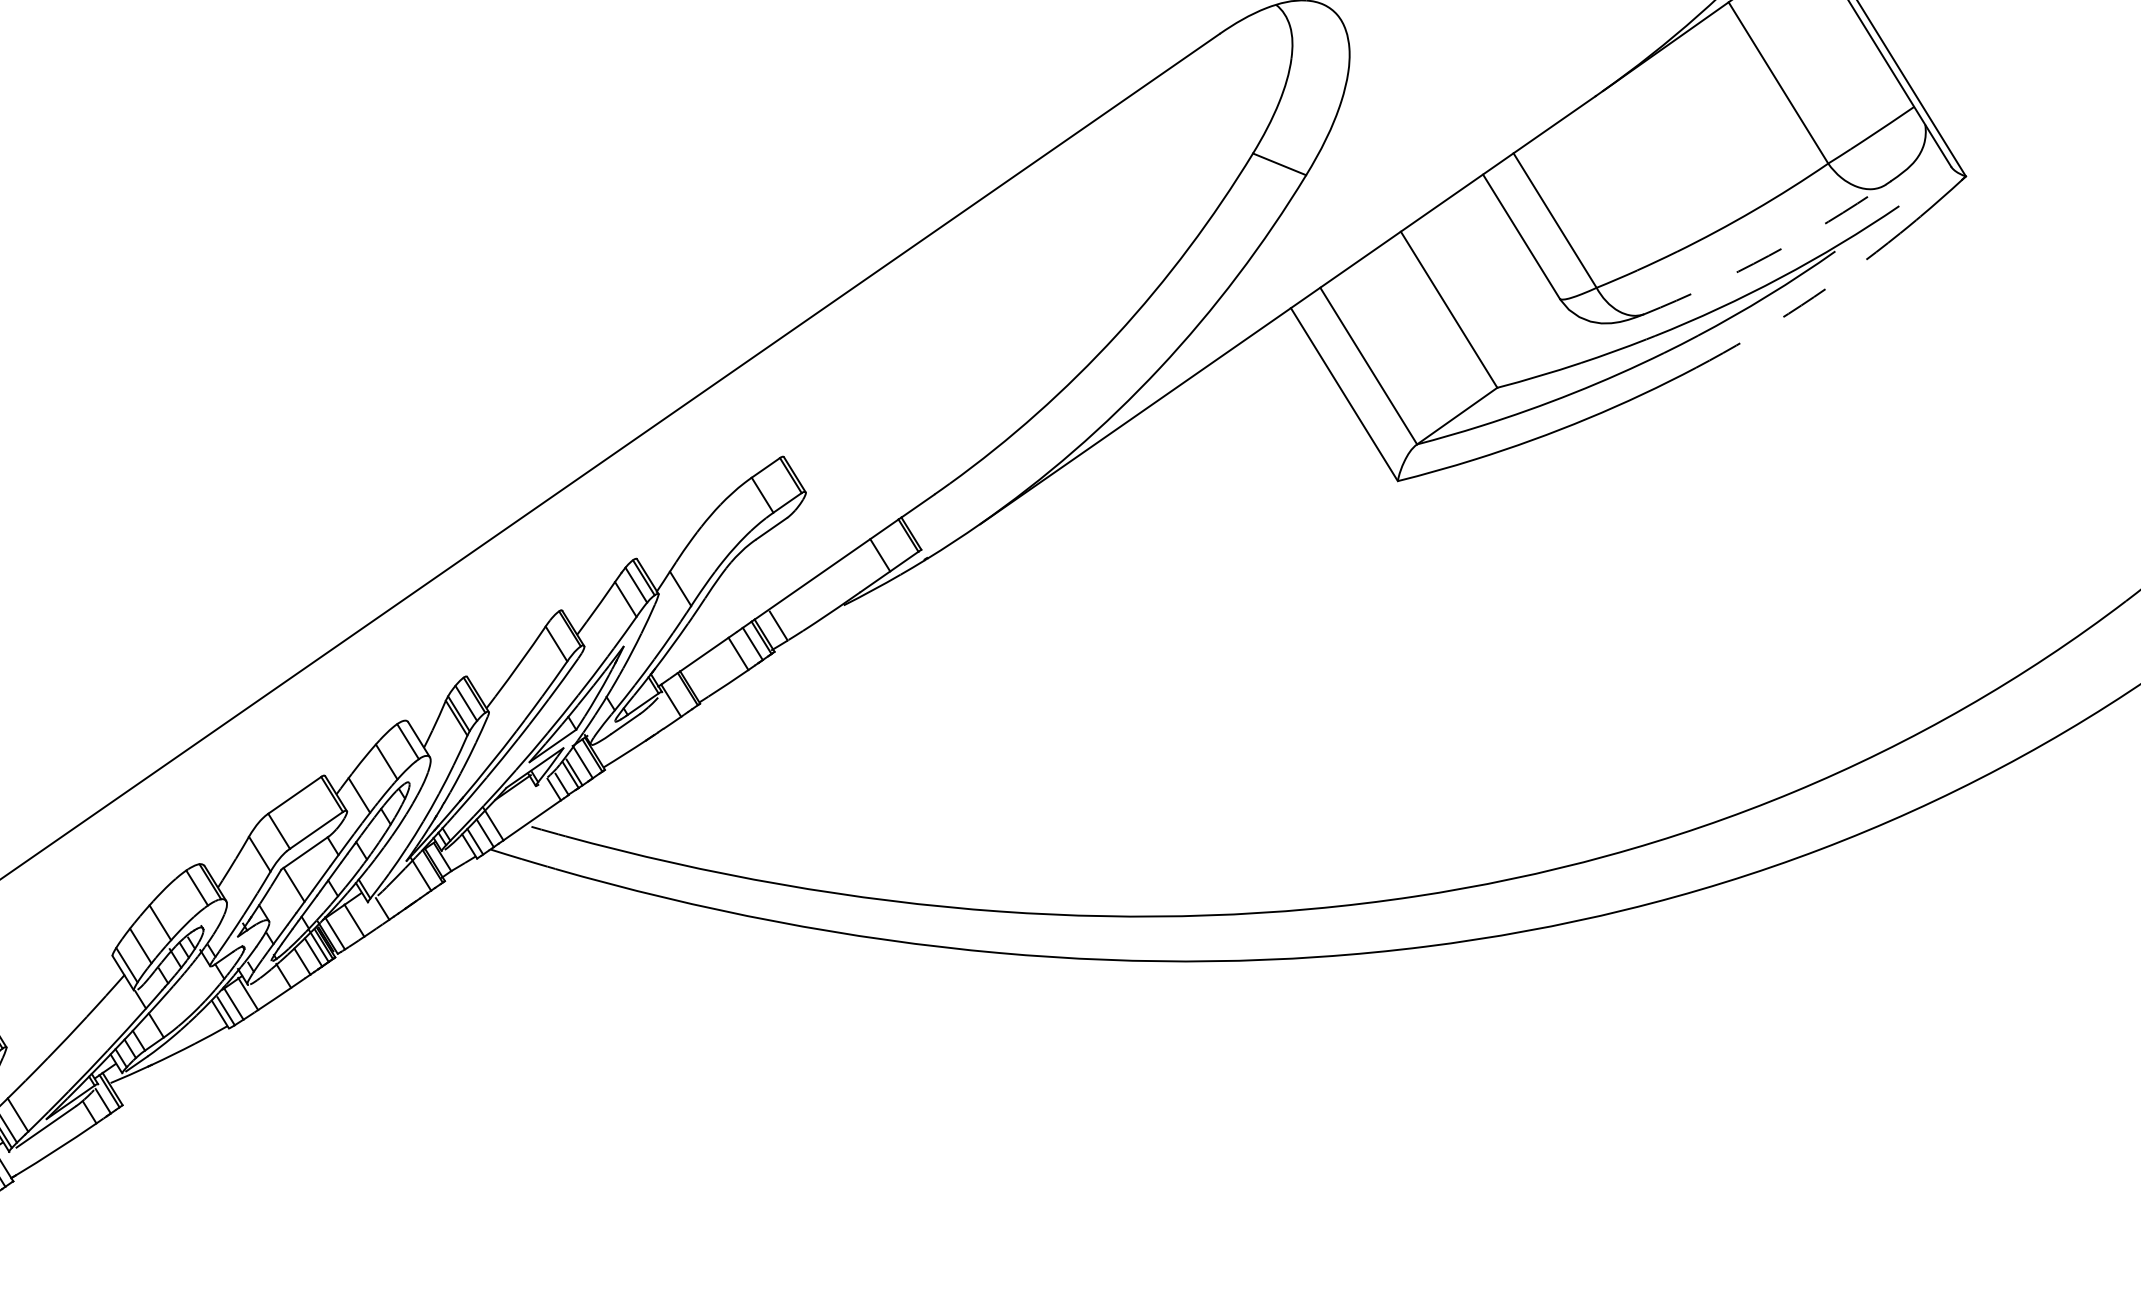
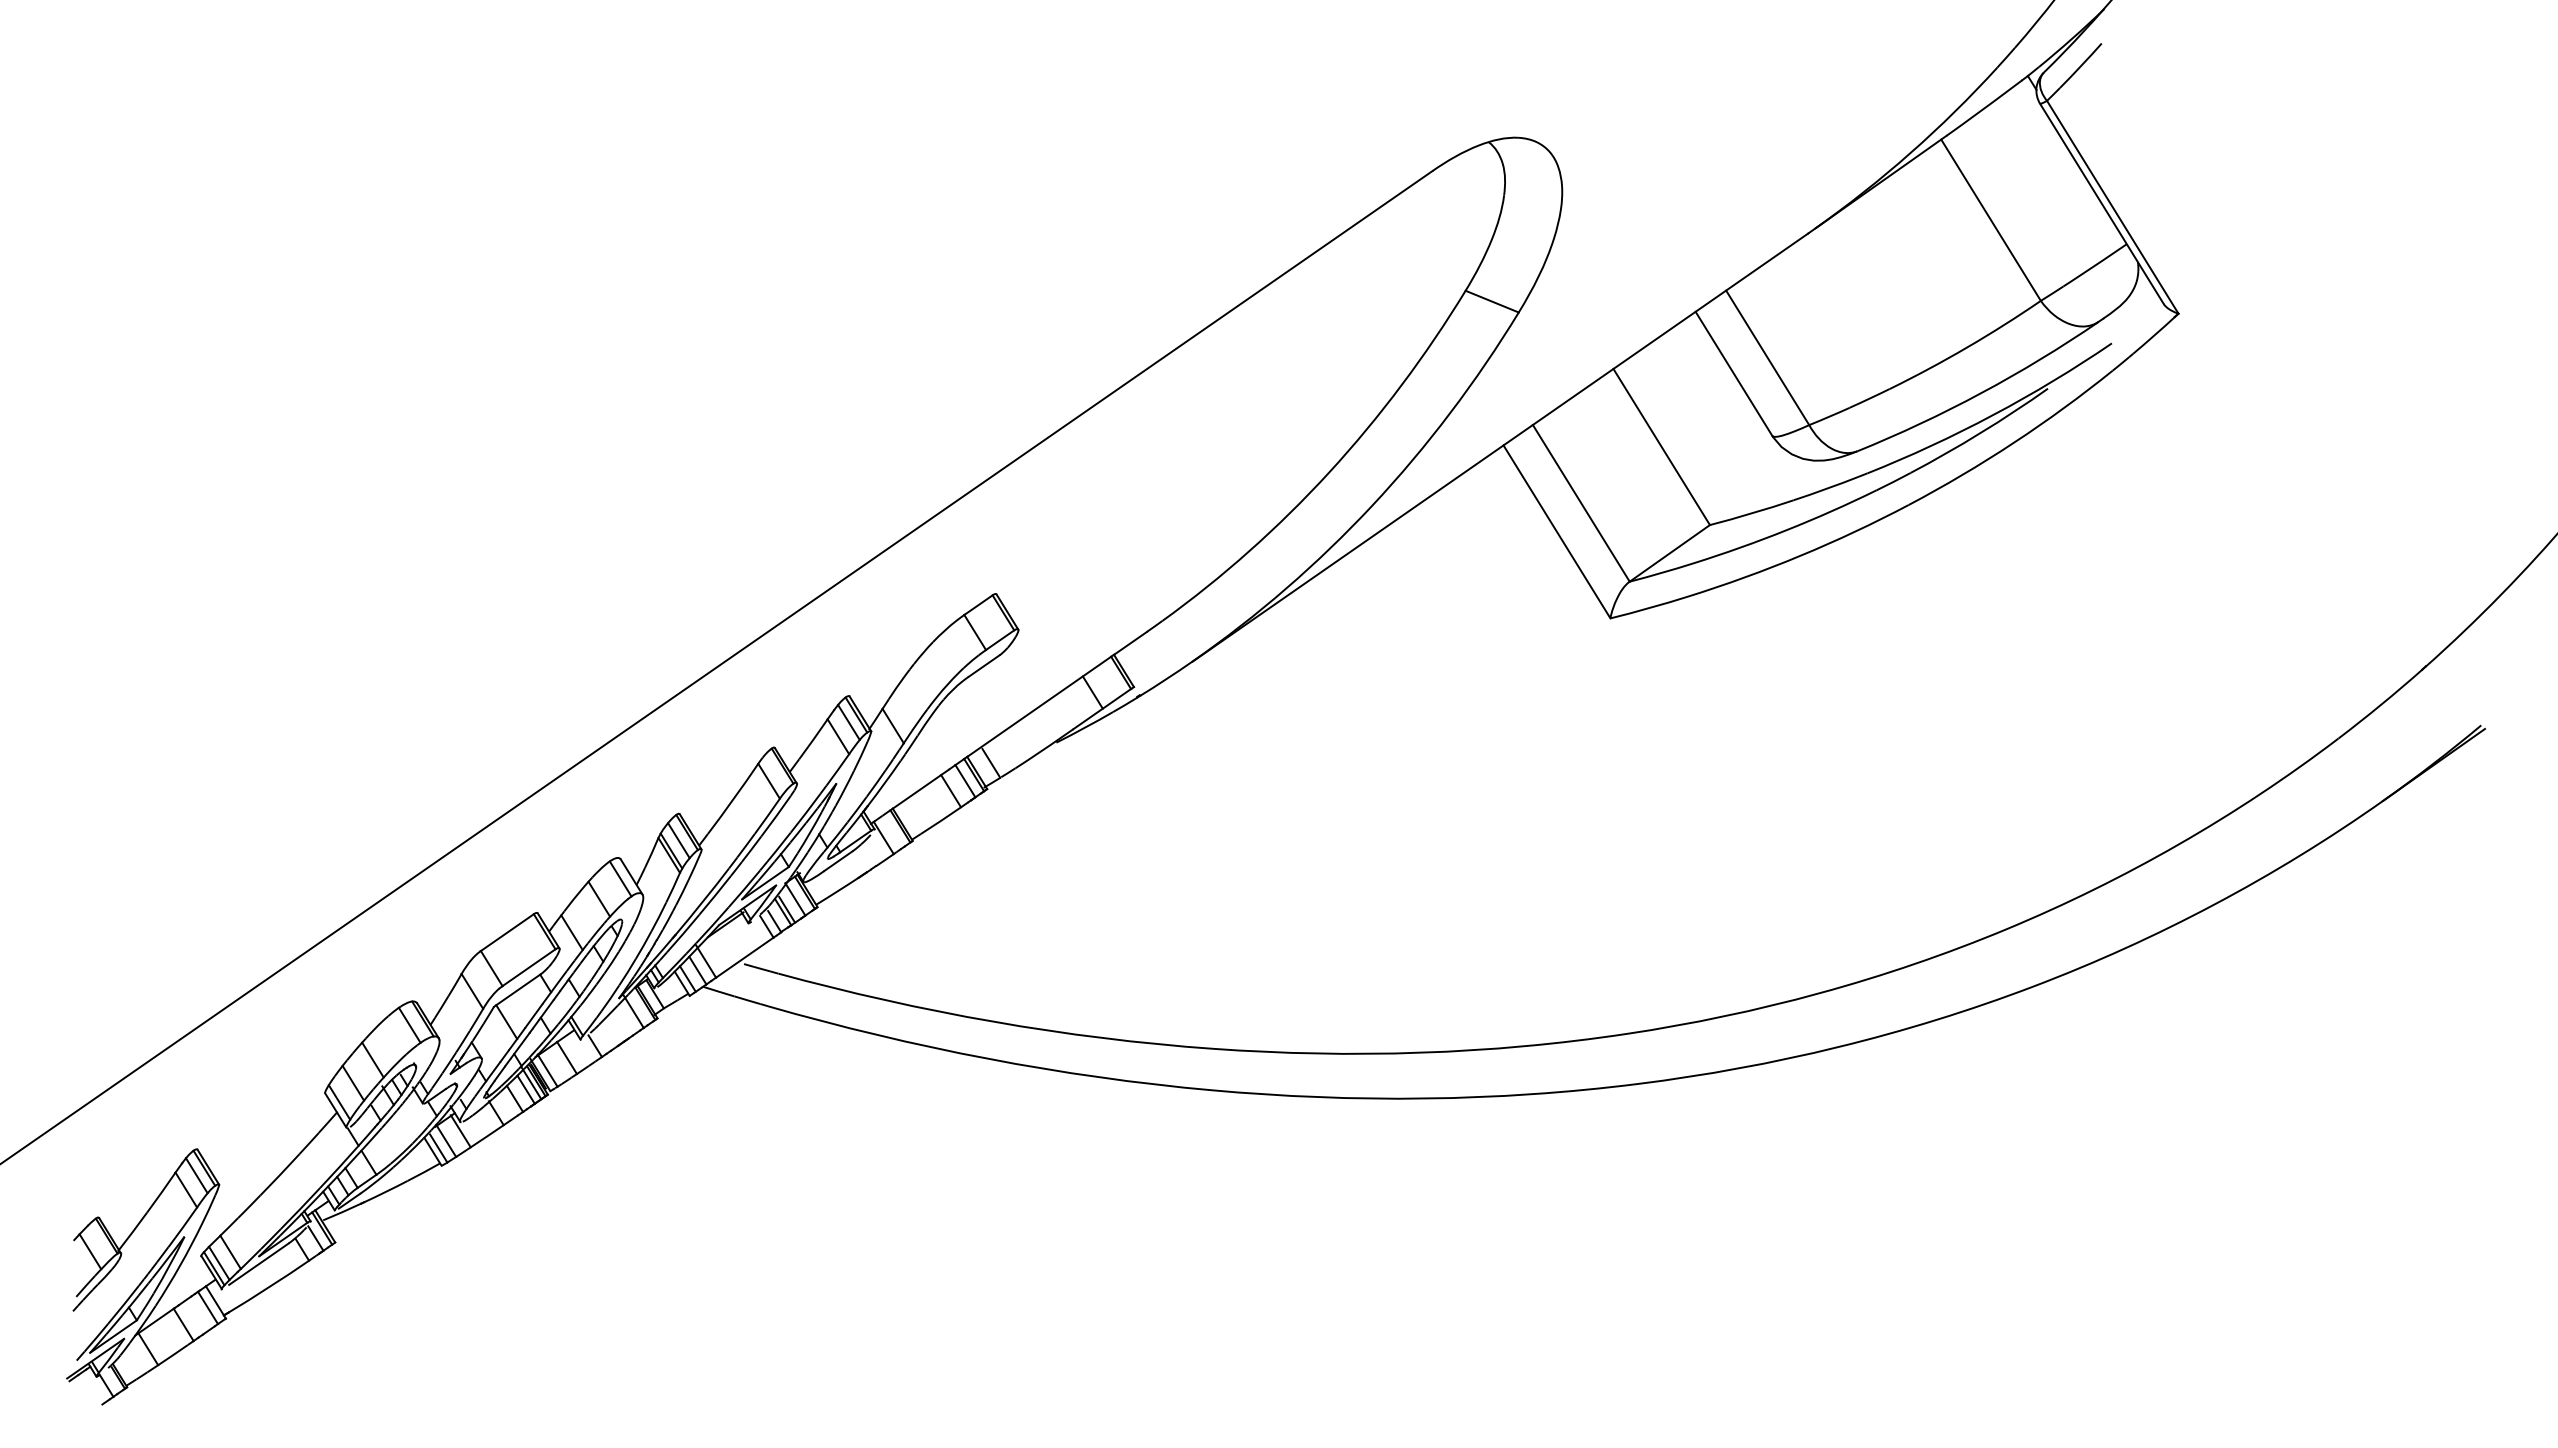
arc: (1768, 256) -> (1981, 393), dashed -> solid
arc: (1800, 305) -> (2013, 442), dashed -> solid

